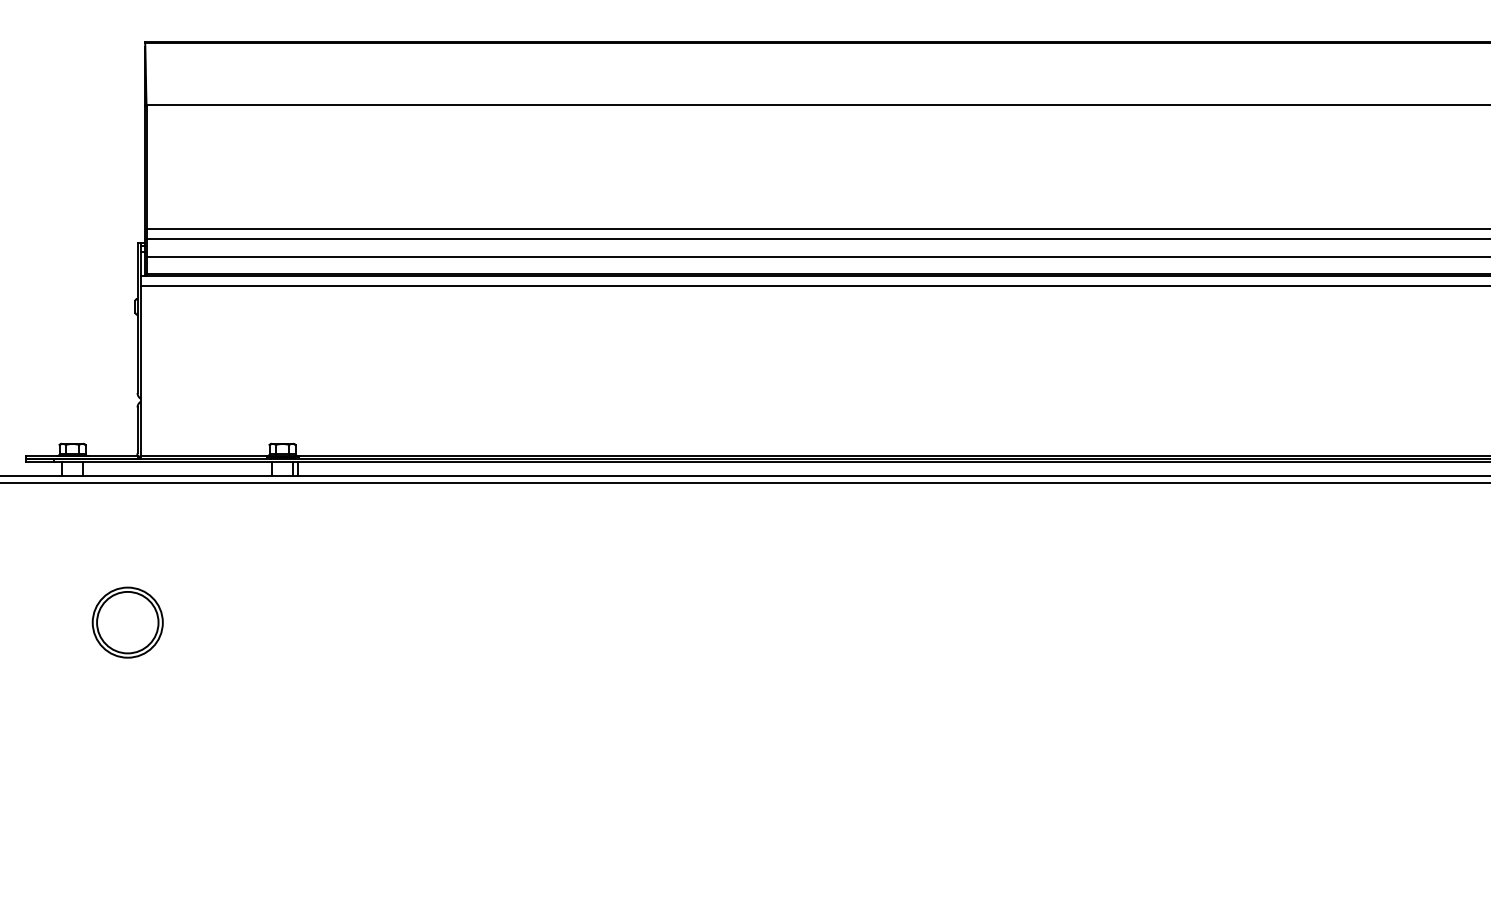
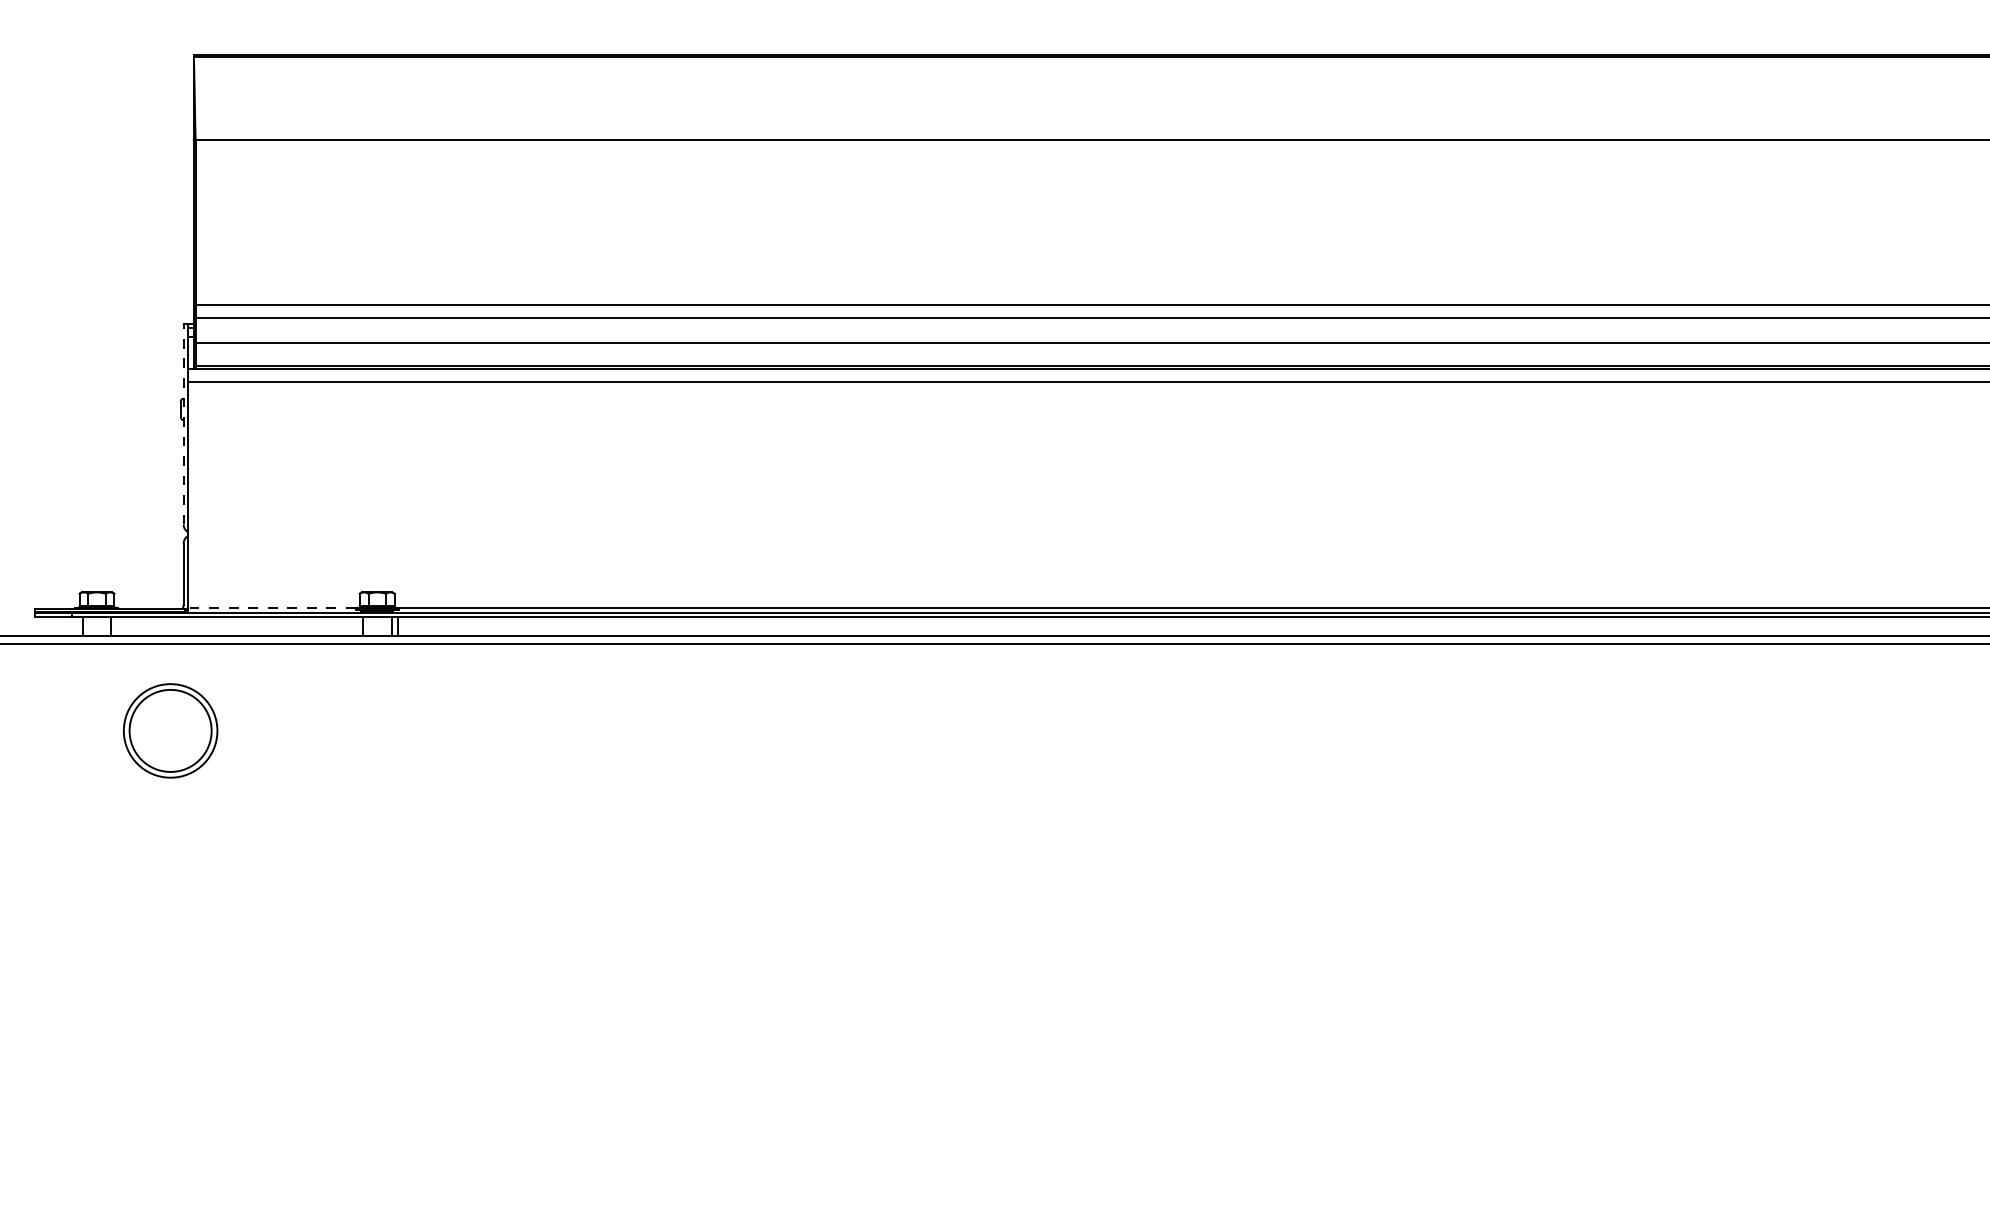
line: (137, 317) -> (183, 423), solid -> dashed
line: (203, 456) -> (271, 608), solid -> dashed
part: (127, 622) -> (170, 730), moved

